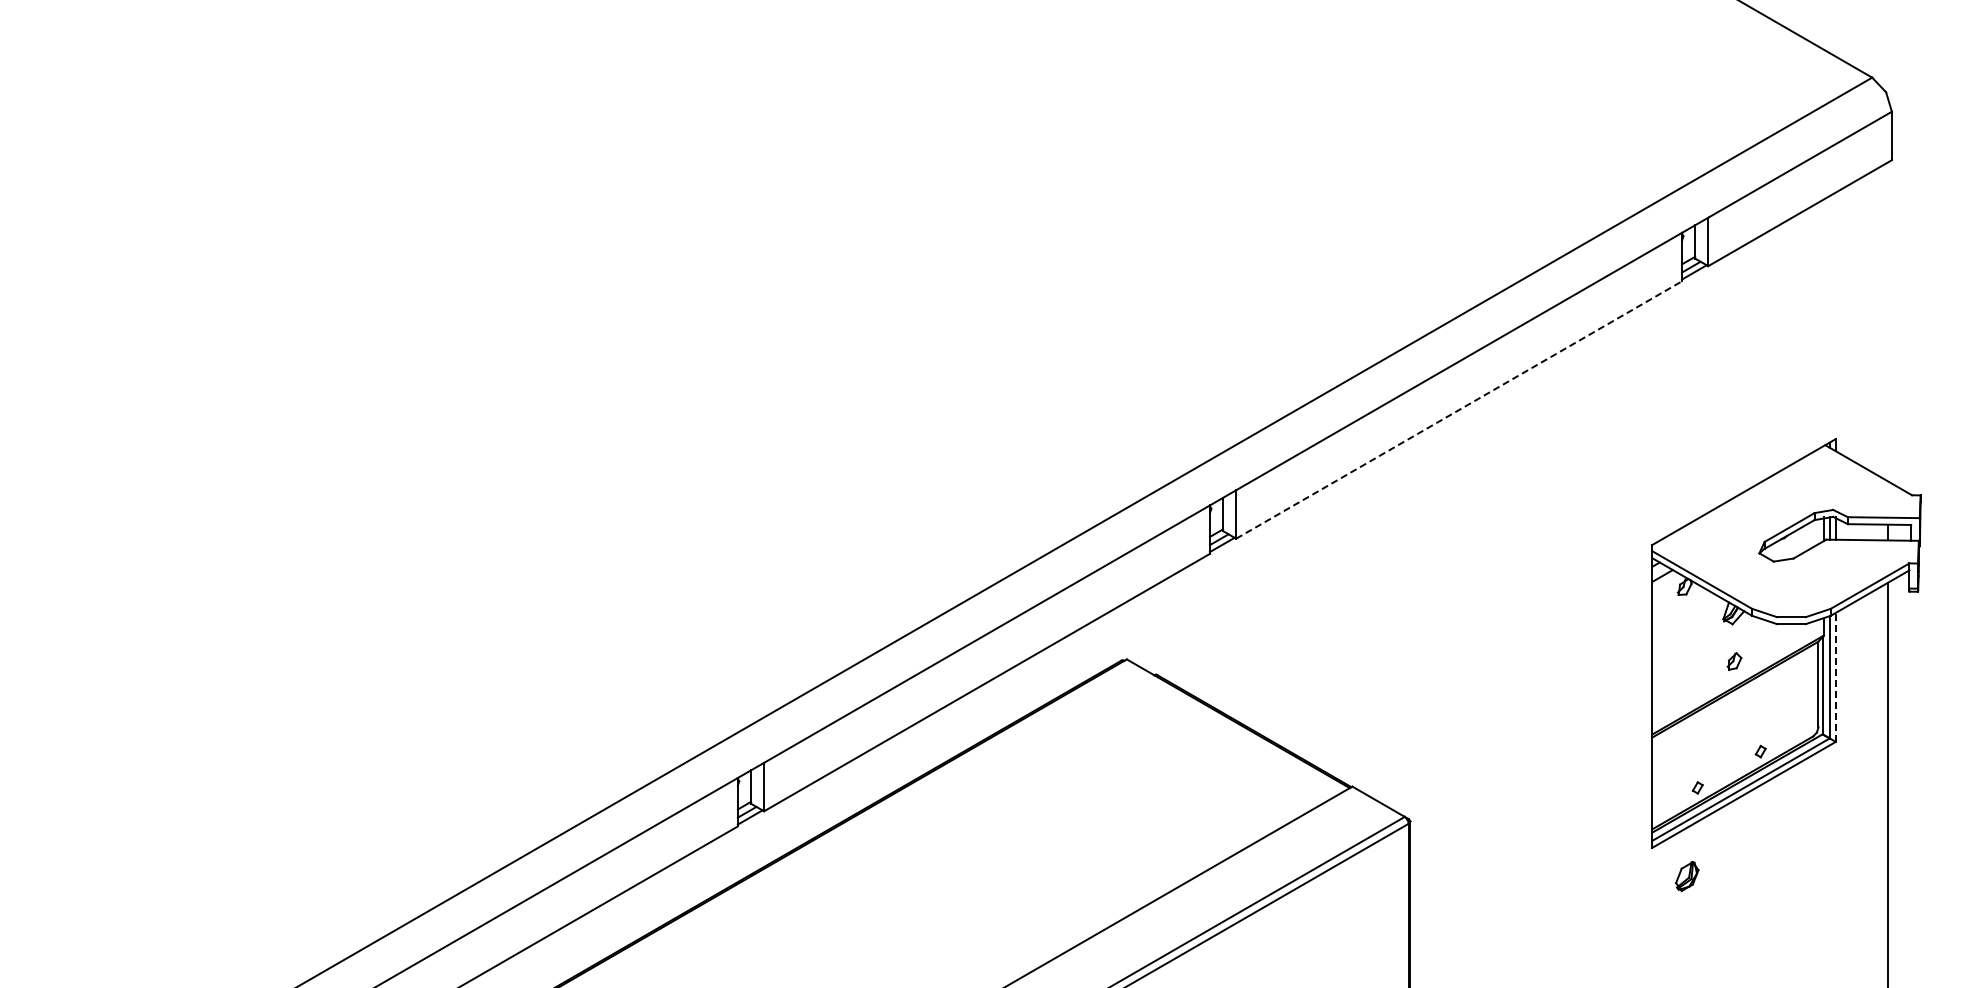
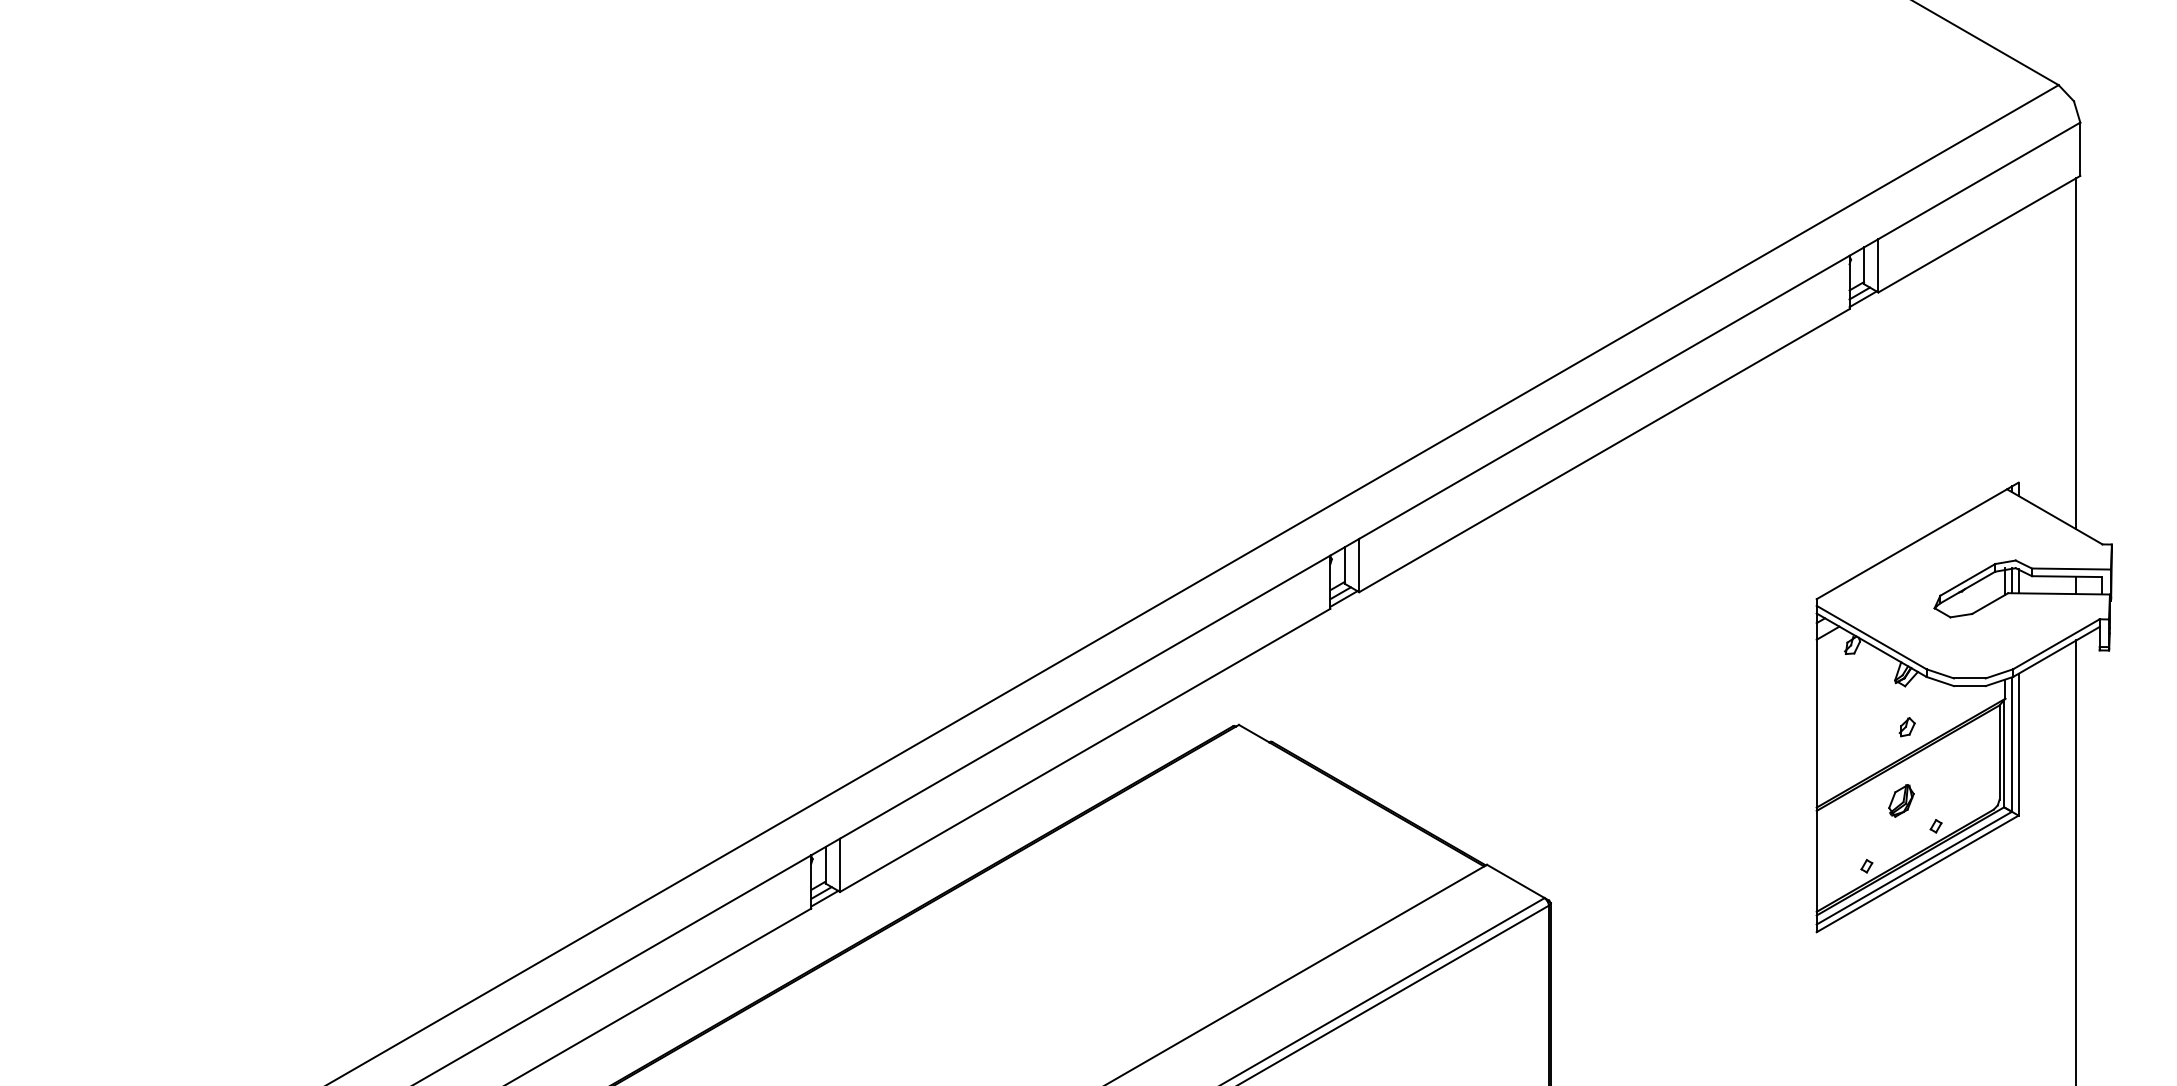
line: (1888, 321) -> (2076, 353), added
line: (1459, 409) -> (1604, 450), dashed -> solid
line: (1835, 676) -> (2018, 743), dashed -> solid
part: (1687, 876) -> (1901, 800), moved

